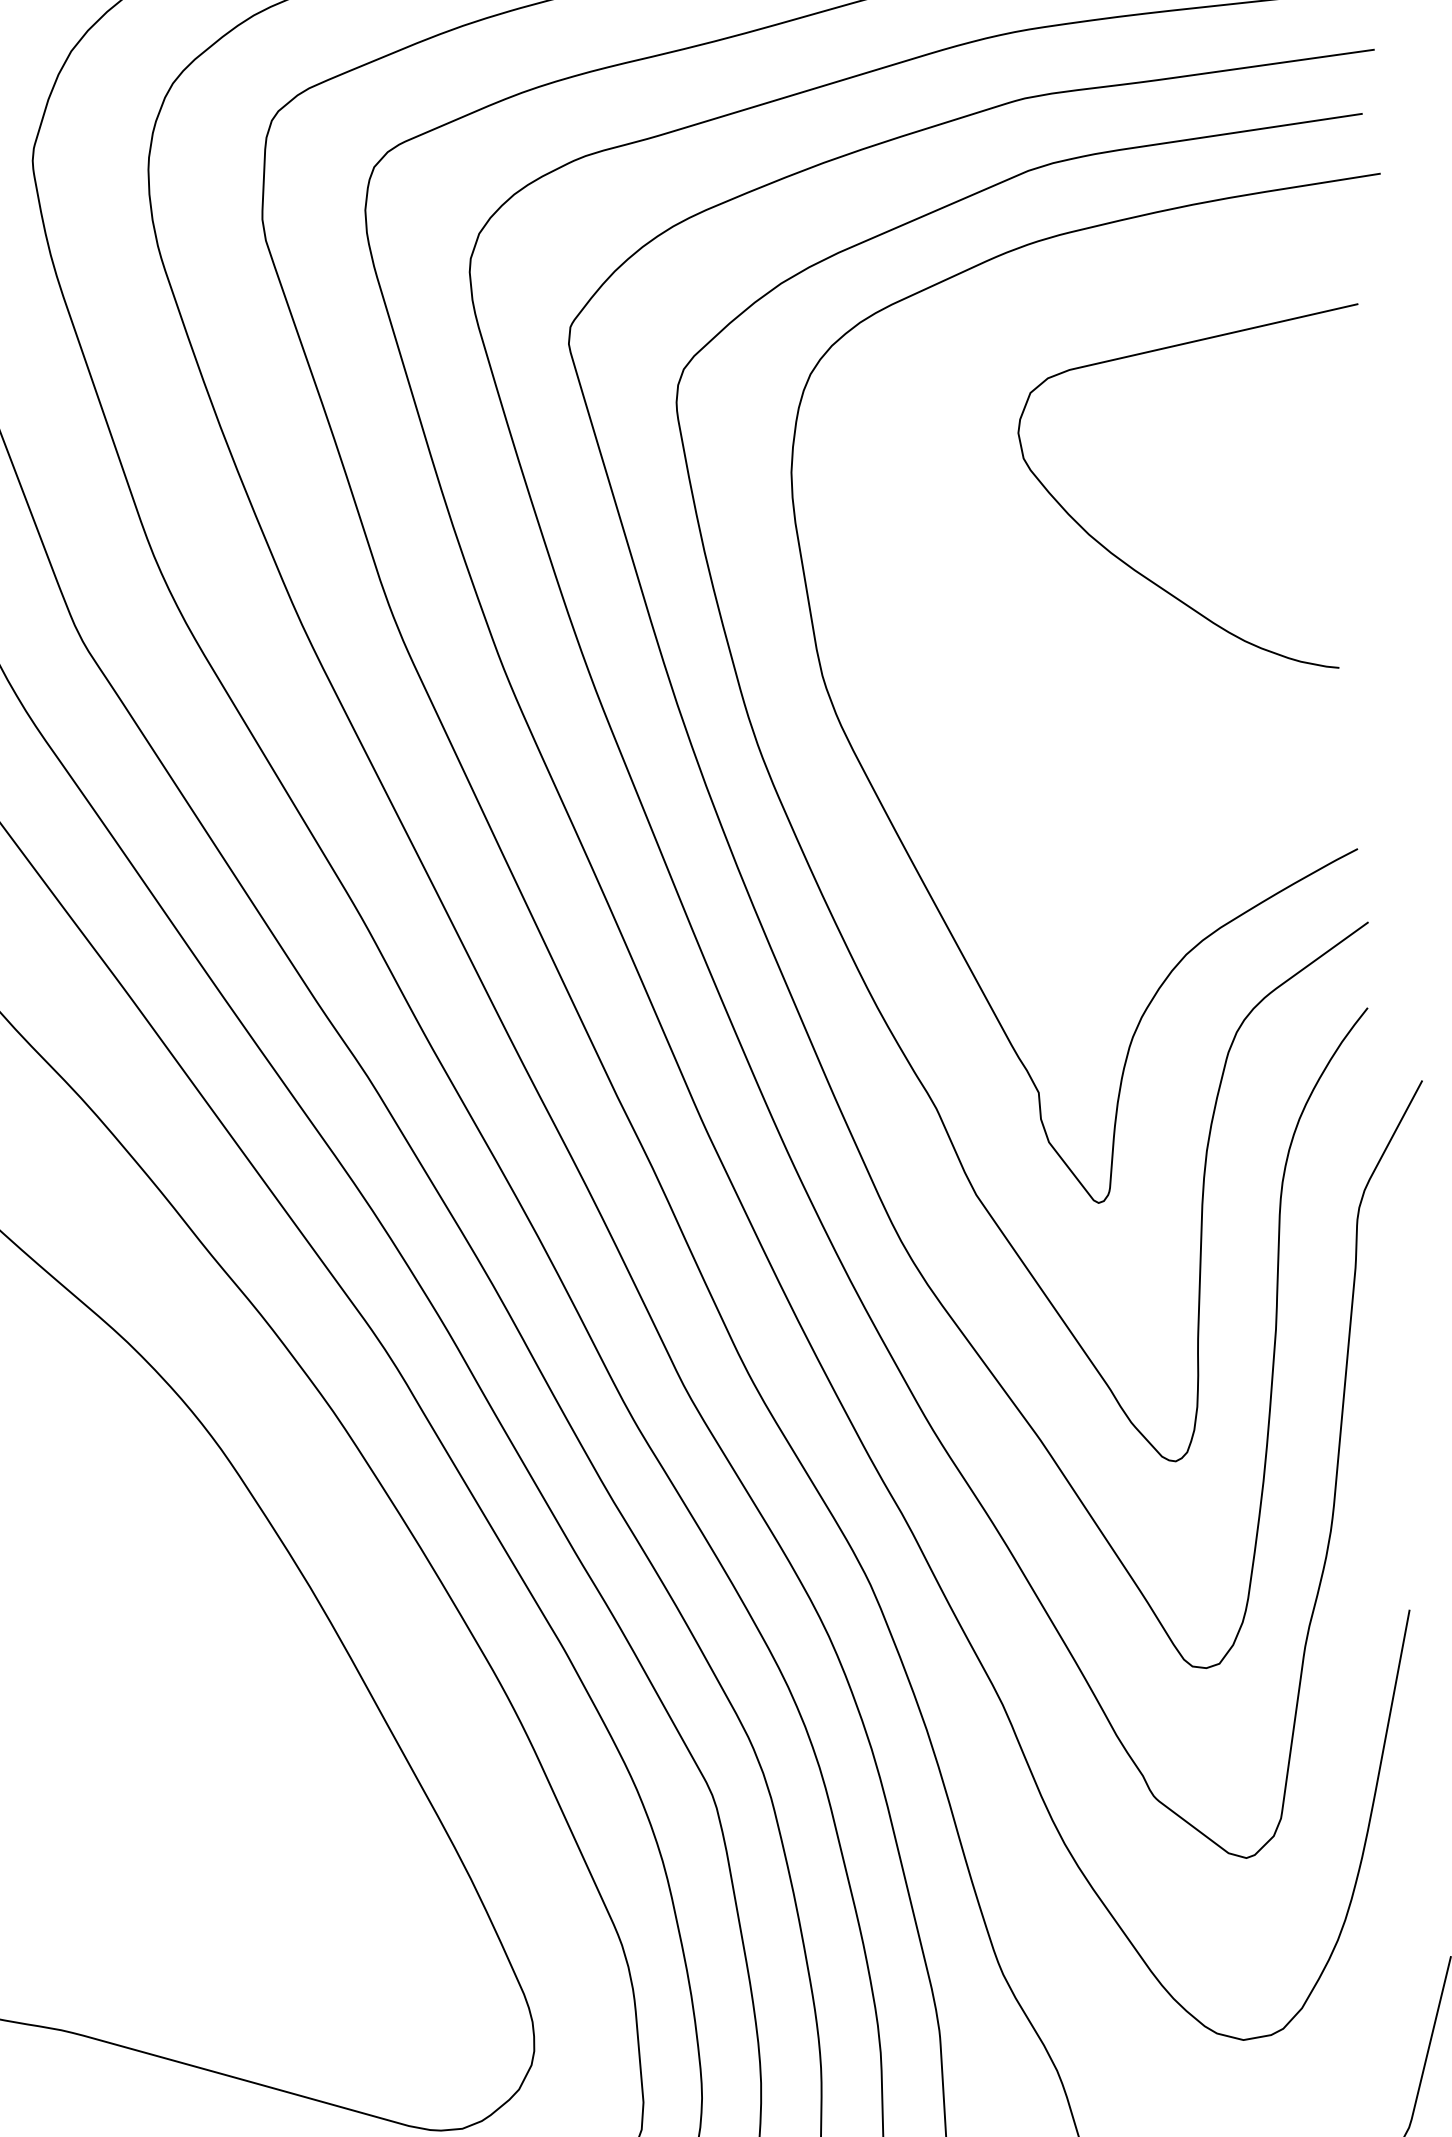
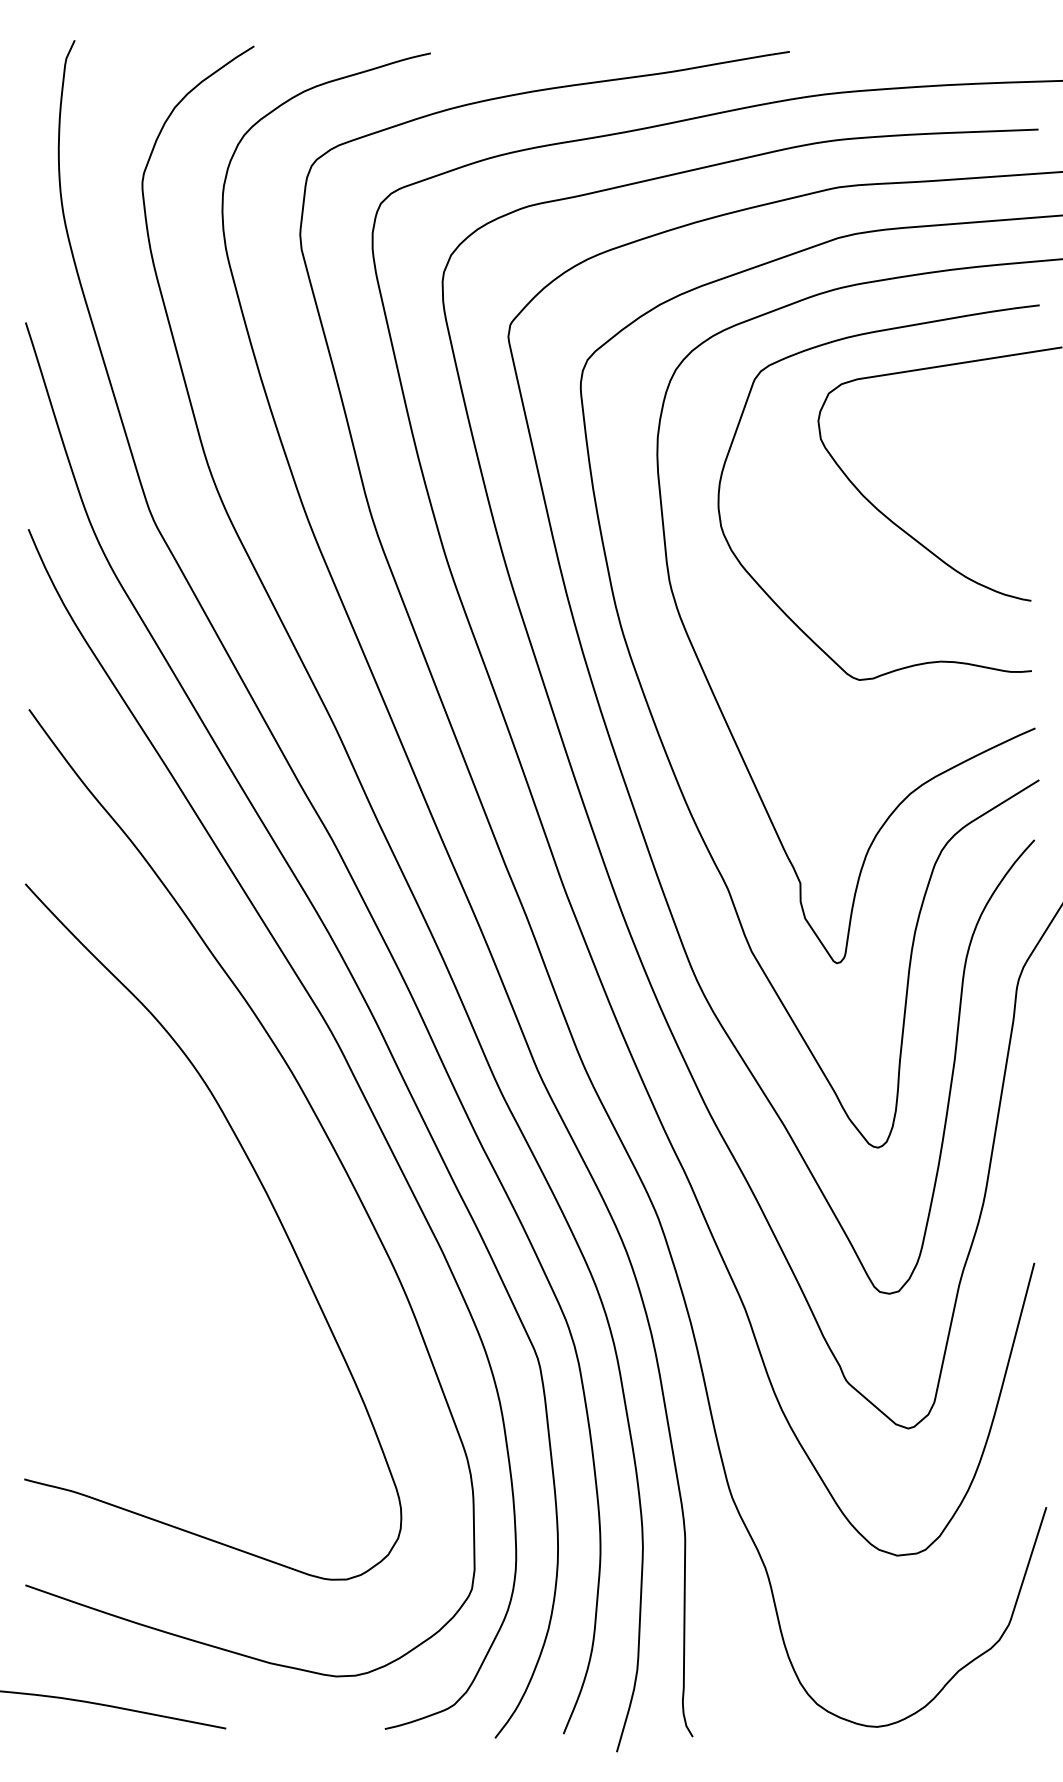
curve: (956, 676) -> (763, 588), added

